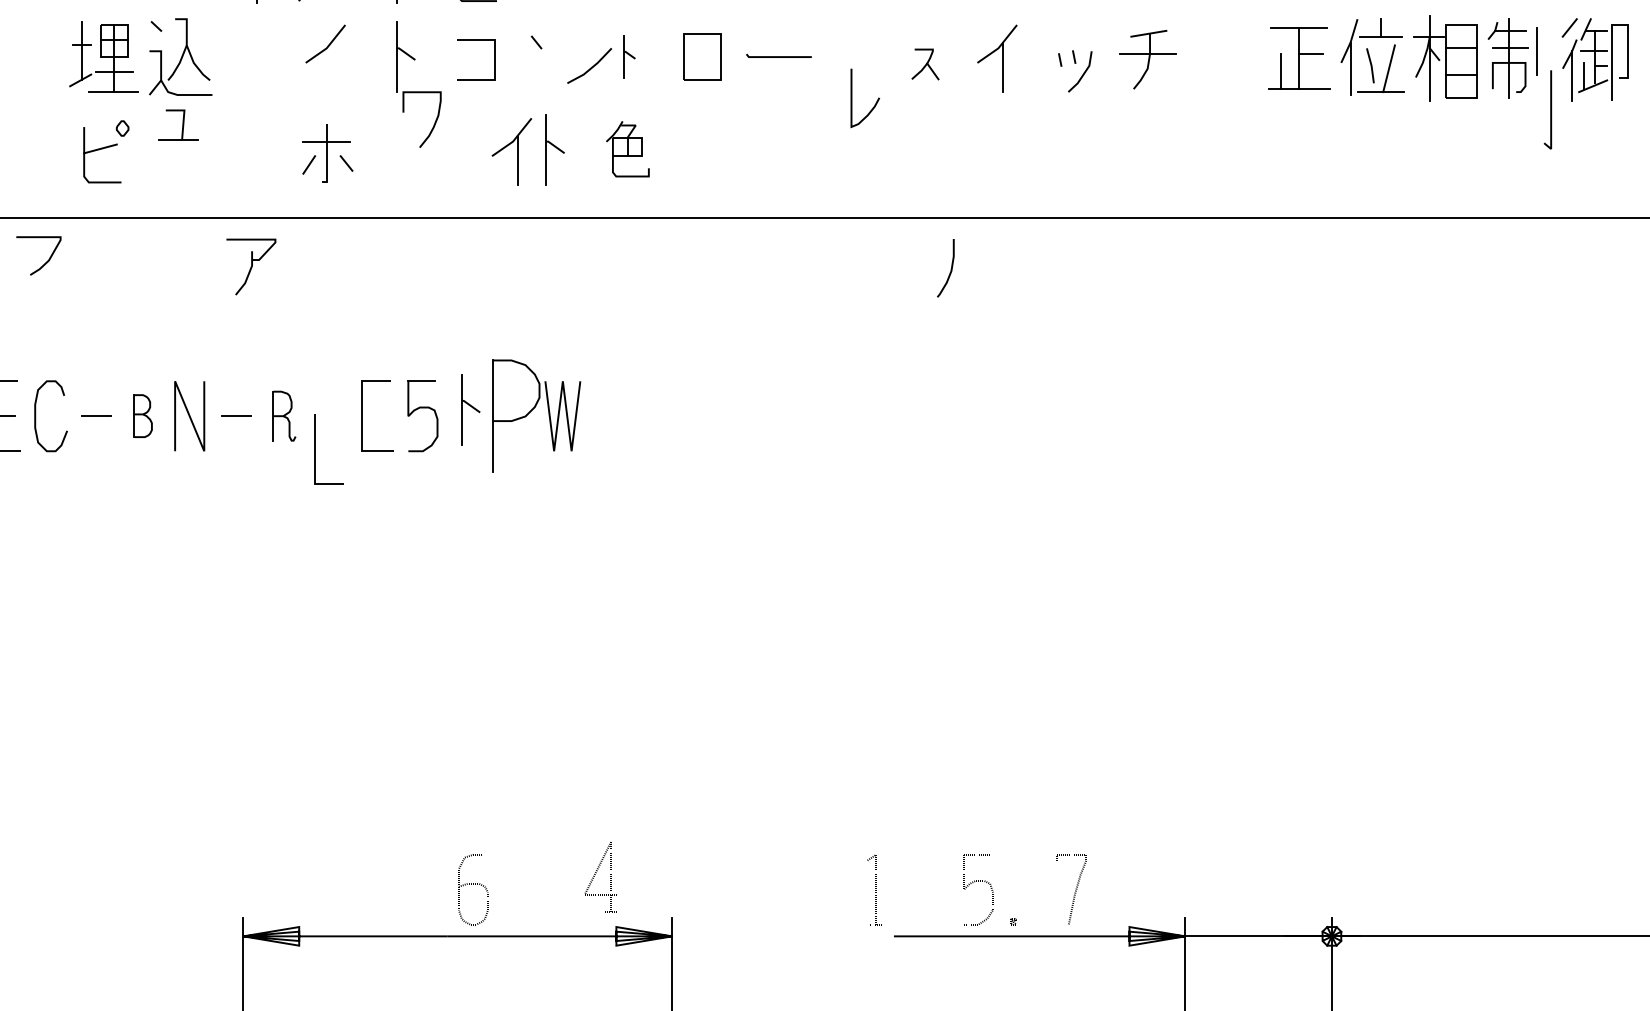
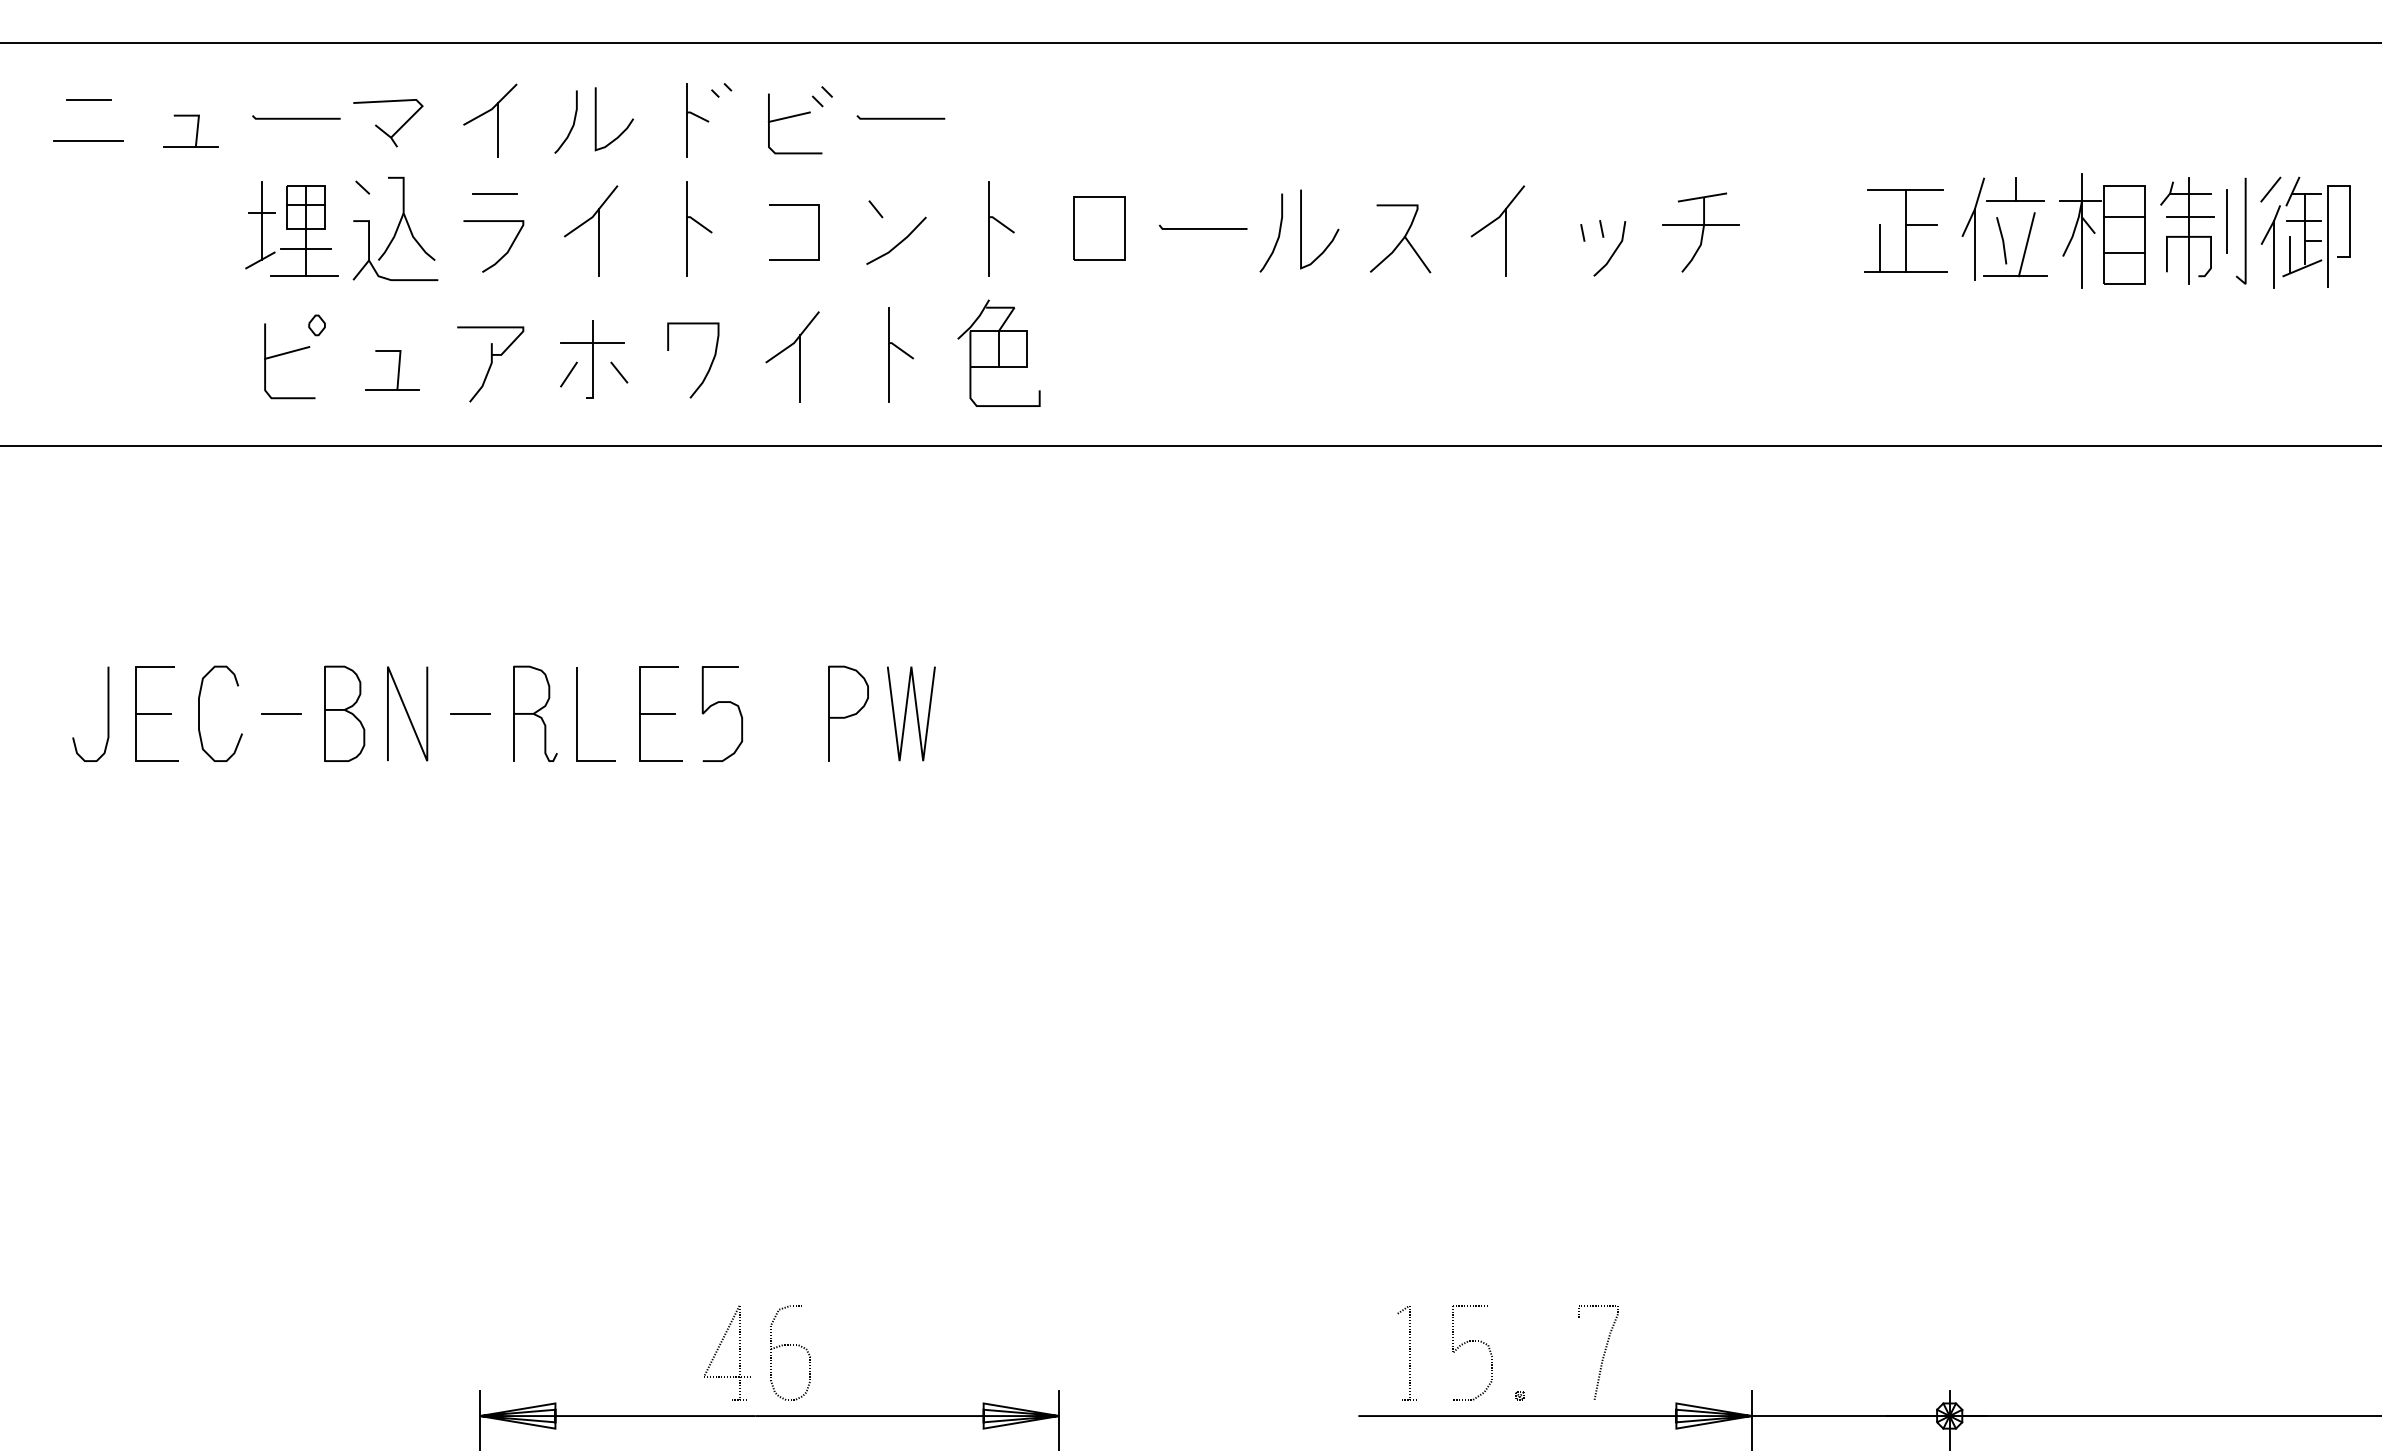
line: (254, 30) -> (494, 193), added
part: (629, 56) -> (1001, 228), size x1.67
part: (925, 64) -> (1400, 238), size x1.67
line: (331, 67) -> (598, 242), added
line: (590, 67) -> (897, 243), moved
curve: (875, 103) -> (1333, 236), moved
line: (1550, 109) -> (2244, 230), moved
part: (178, 124) -> (392, 370), moved
curve: (434, 124) -> (709, 366), moved
part: (627, 148) -> (998, 352), size x1.43
part: (517, 151) -> (799, 356), moved
curve: (44, 263) -> (501, 256), moved
part: (251, 267) -> (490, 364), moved
curve: (951, 267) -> (1278, 232), moved
part: (470, 409) -> (786, 704), removed
part: (142, 415) -> (344, 713), size x1.67
part: (284, 415) -> (535, 713), size x1.43
line: (374, 415) -> (657, 713), added
part: (516, 415) -> (848, 713), size x0.62
line: (315, 449) -> (577, 714), moved
part: (595, 875) -> (718, 1350), moved
part: (874, 890) -> (1406, 1353), moved

